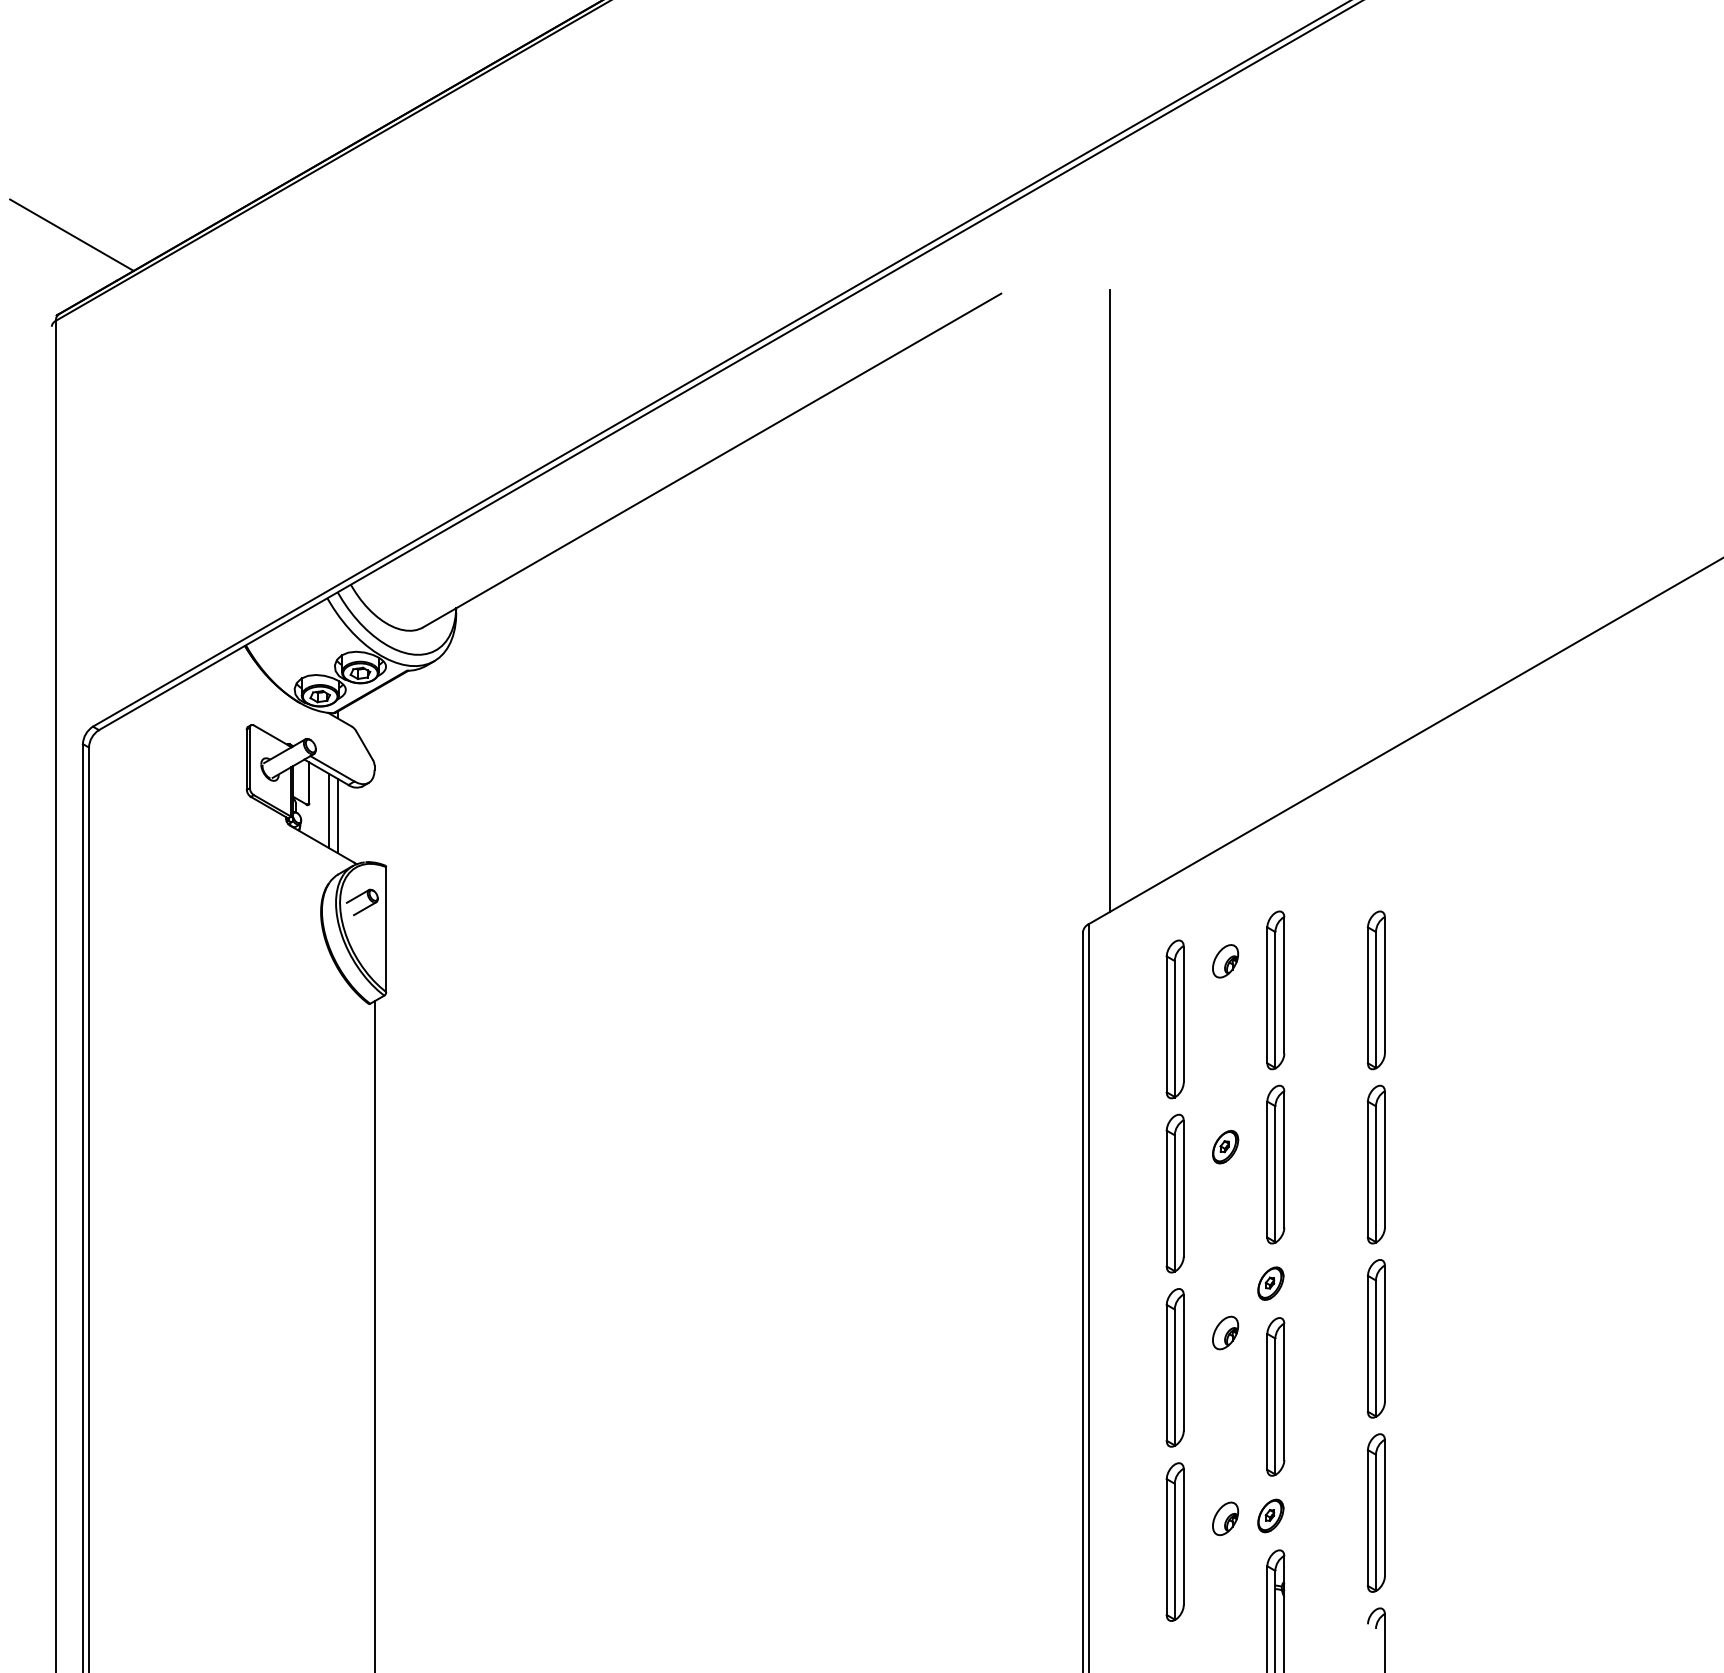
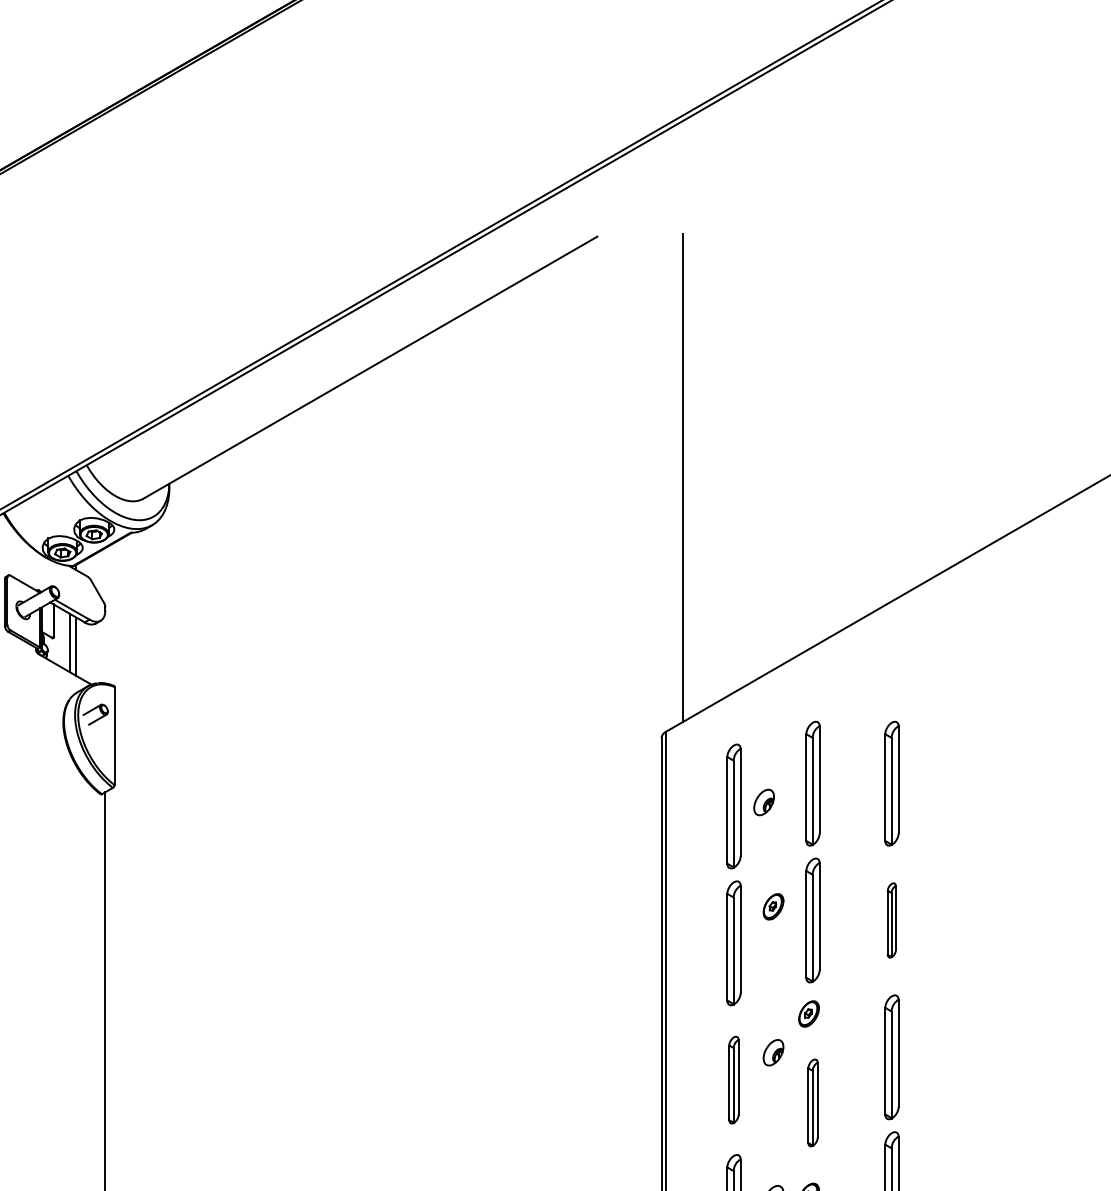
part: (1225, 961) -> (764, 802), moved
part: (1375, 1164) -> (891, 920), size x0.6
part: (1174, 1367) -> (733, 1079), size x0.7
part: (1275, 1396) -> (812, 1102), size x0.7

